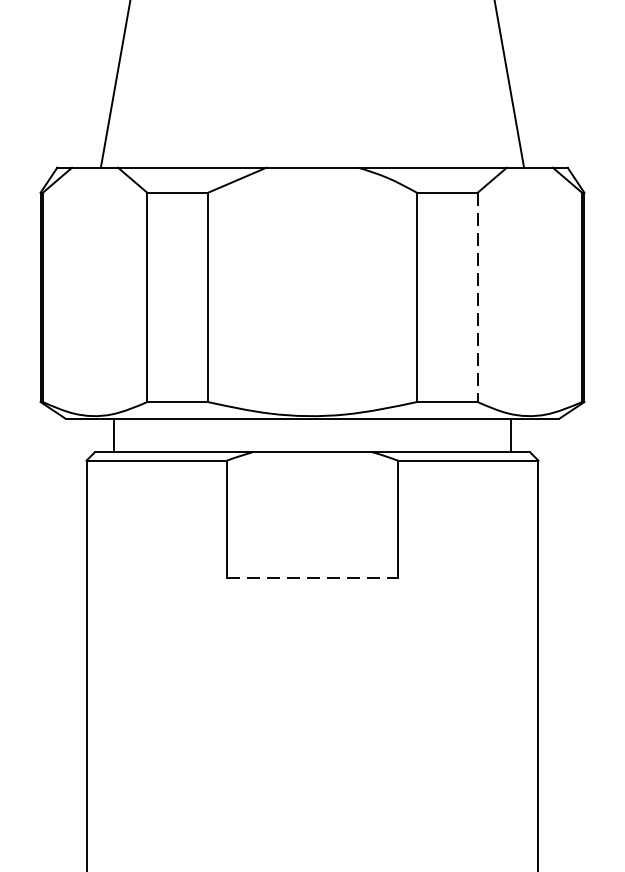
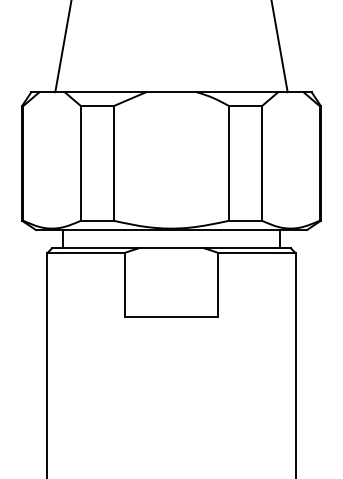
line: (478, 297) -> (262, 163), dashed -> solid
line: (312, 578) -> (171, 317), dashed -> solid

